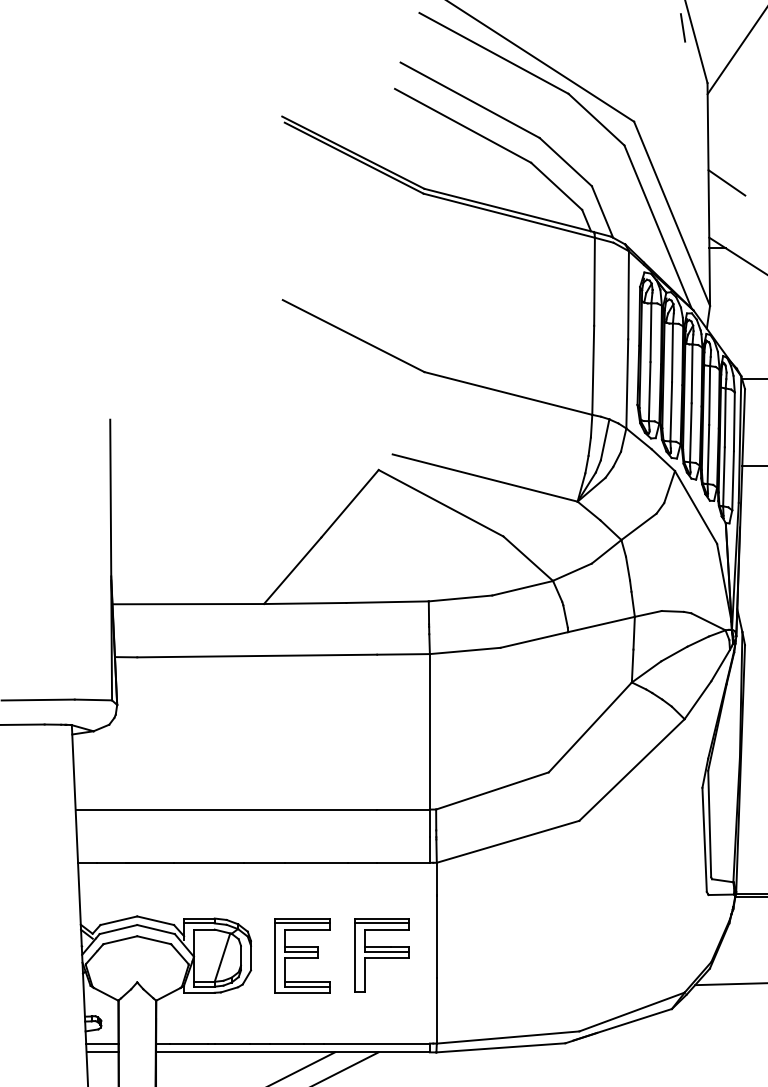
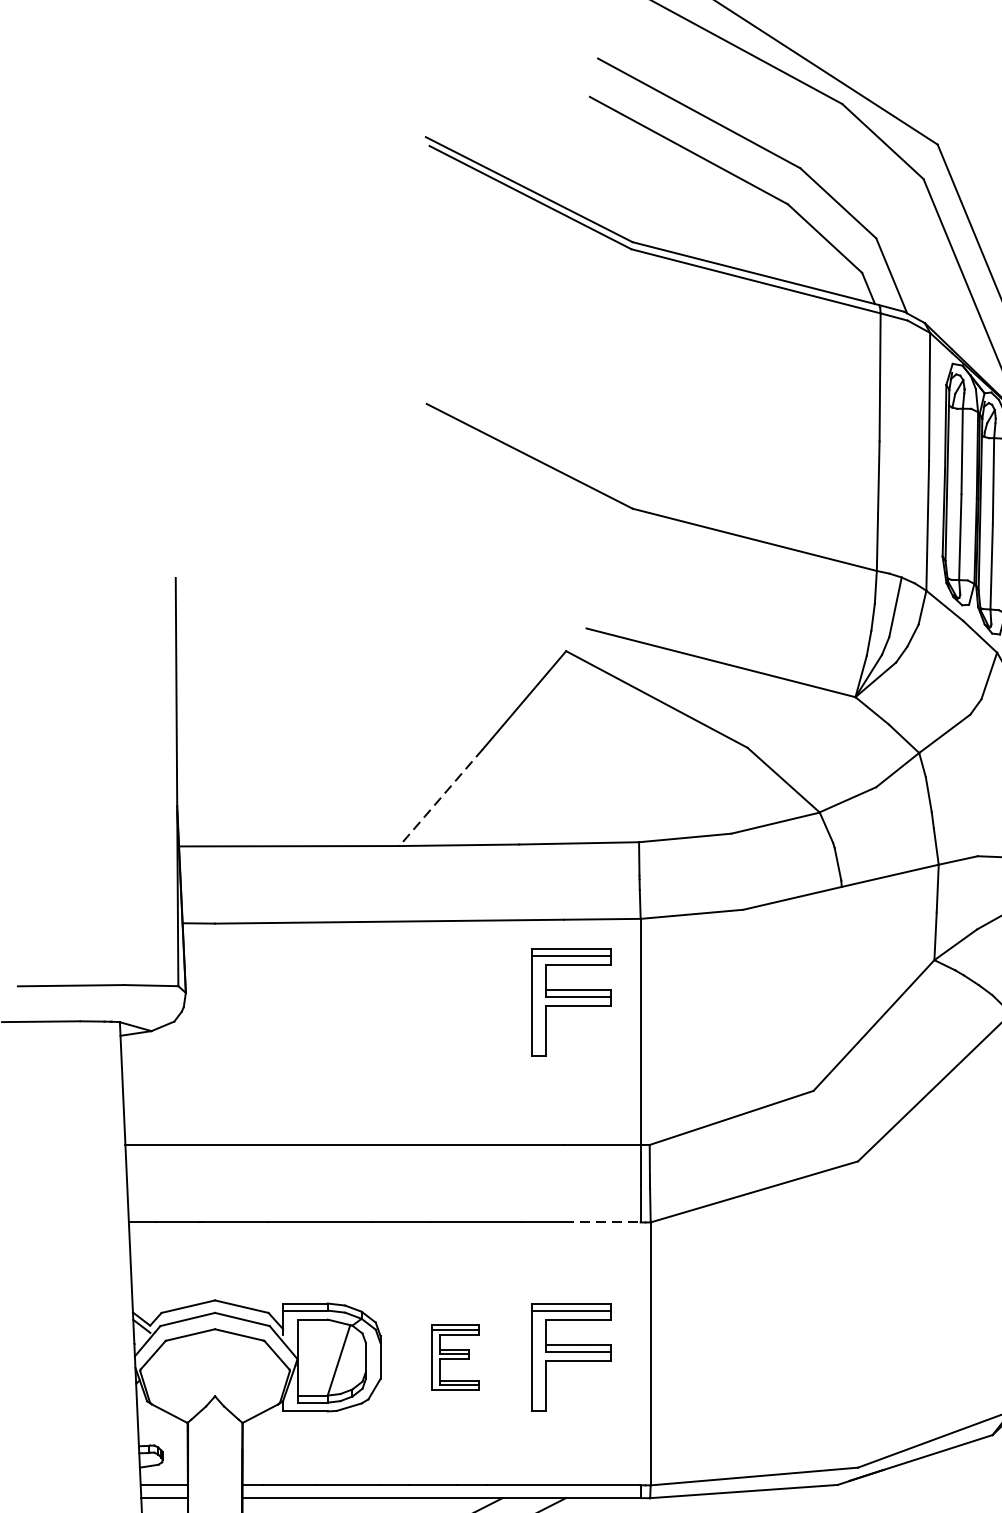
line: (292, 570) -> (440, 797), solid -> dashed
part: (381, 711) -> (570, 1002), added
line: (404, 862) -> (603, 1221), solid -> dashed
part: (302, 955) -> (455, 1357), size x0.6

